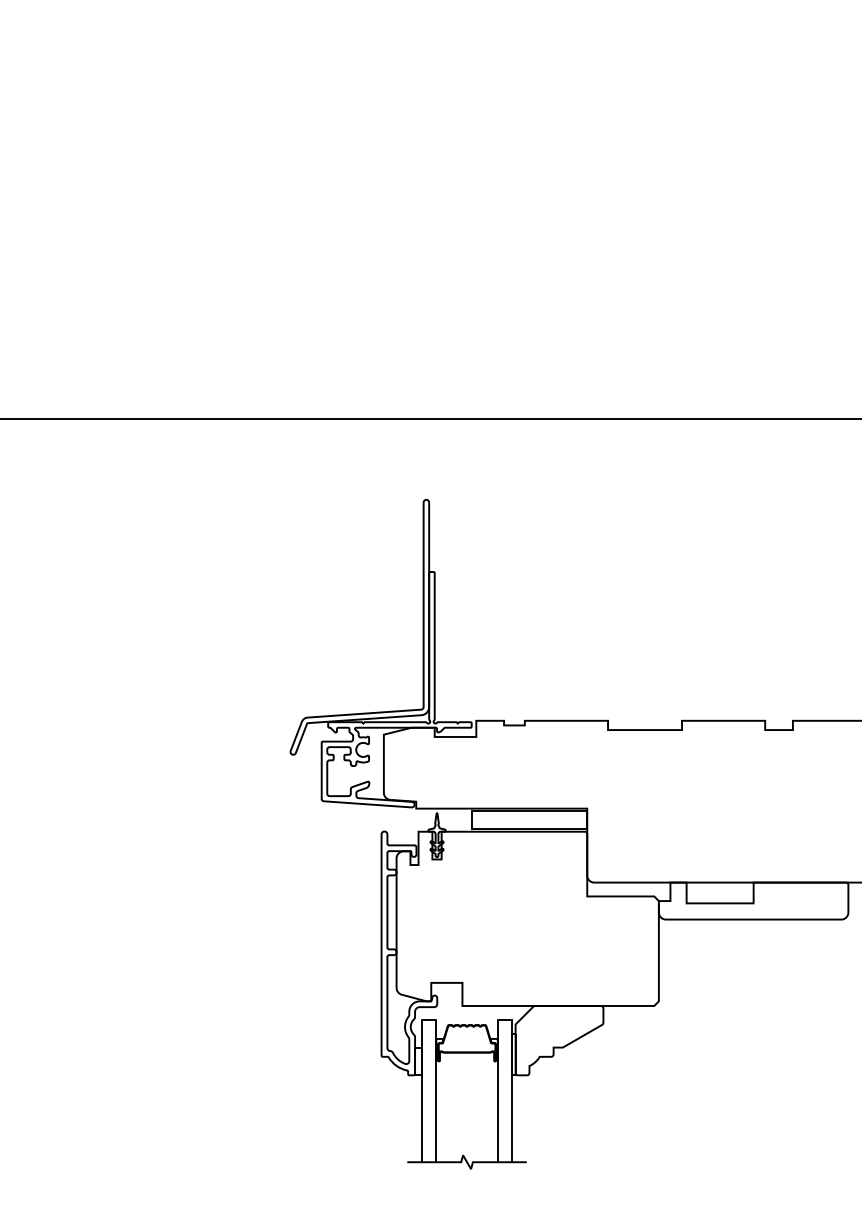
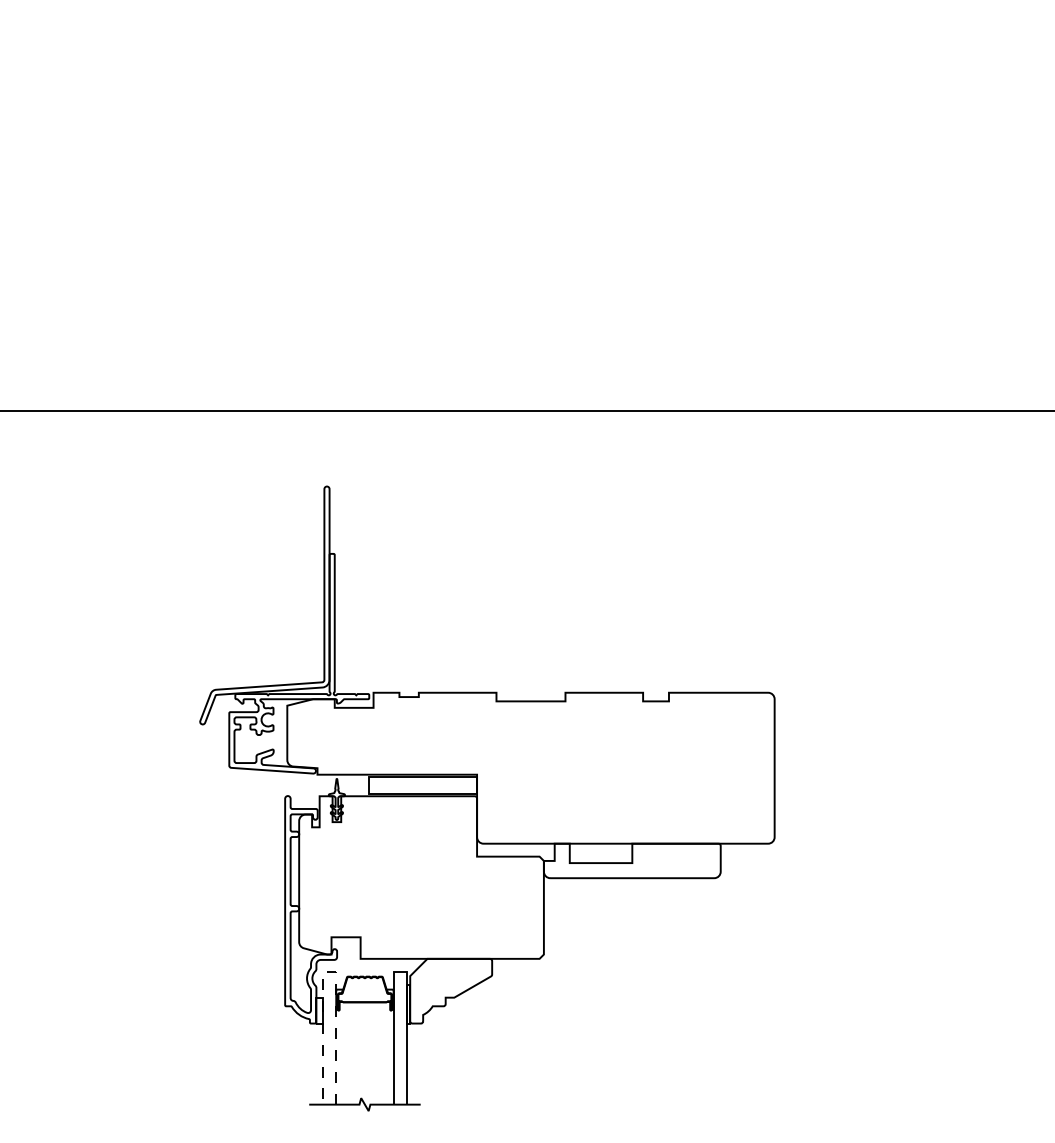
line: (429, 1019) -> (329, 971), solid -> dashed

